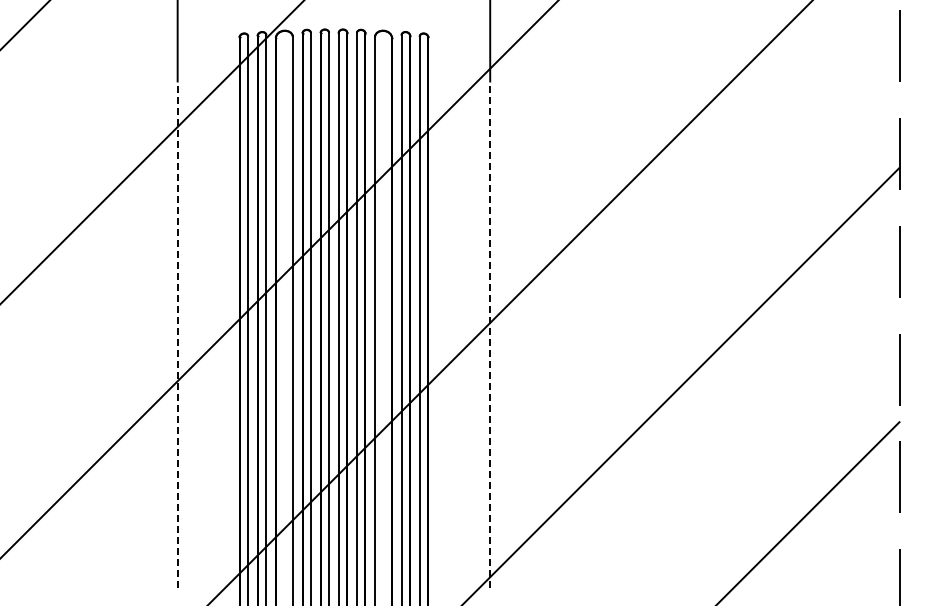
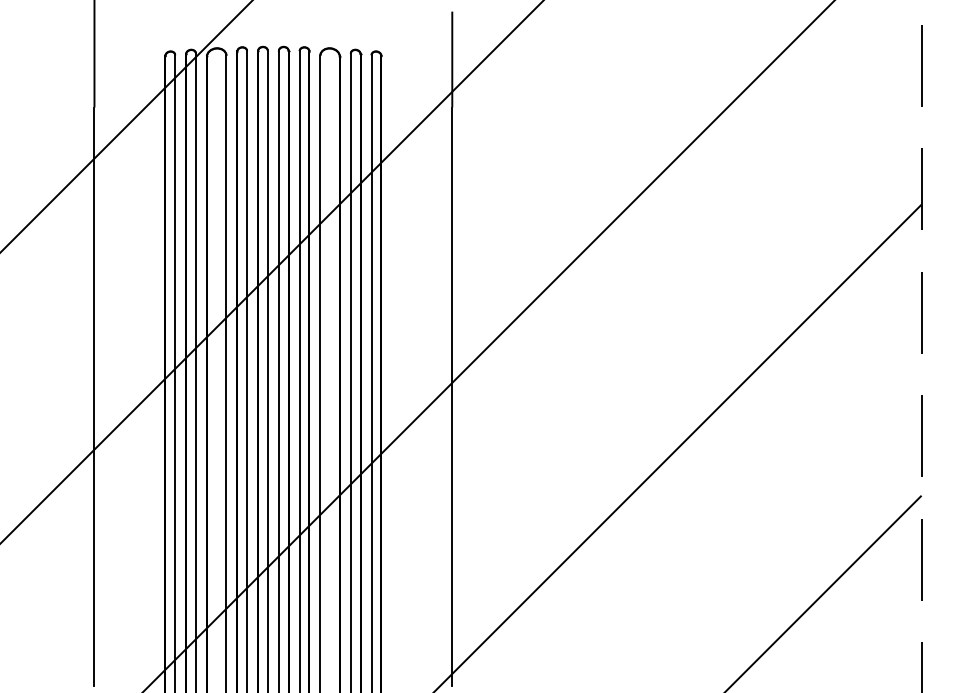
line: (177, 335) -> (94, 397), dashed -> solid
line: (490, 335) -> (452, 397), dashed -> solid

